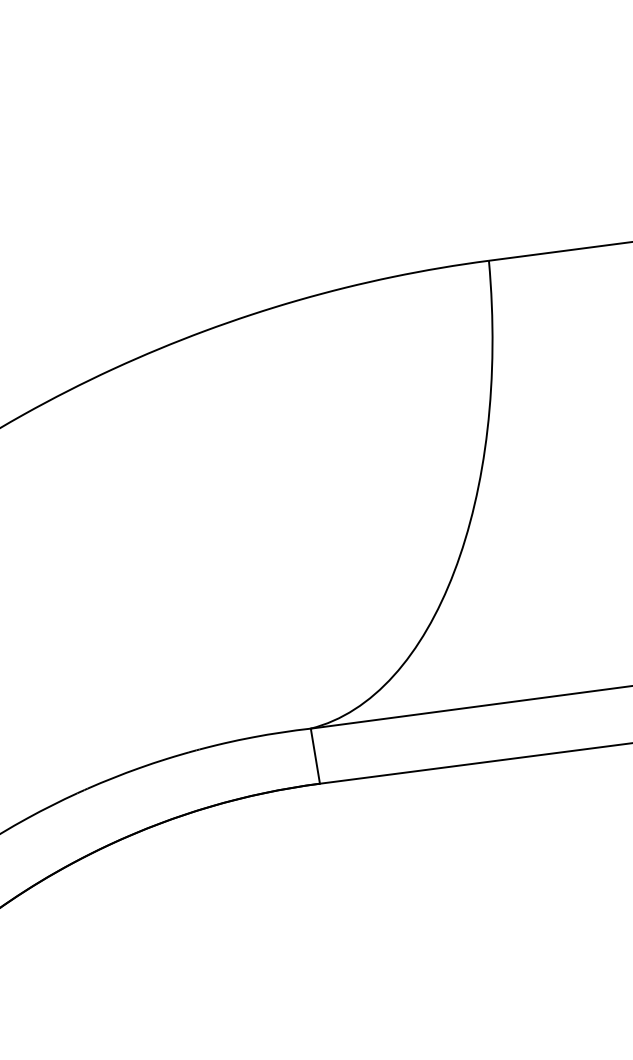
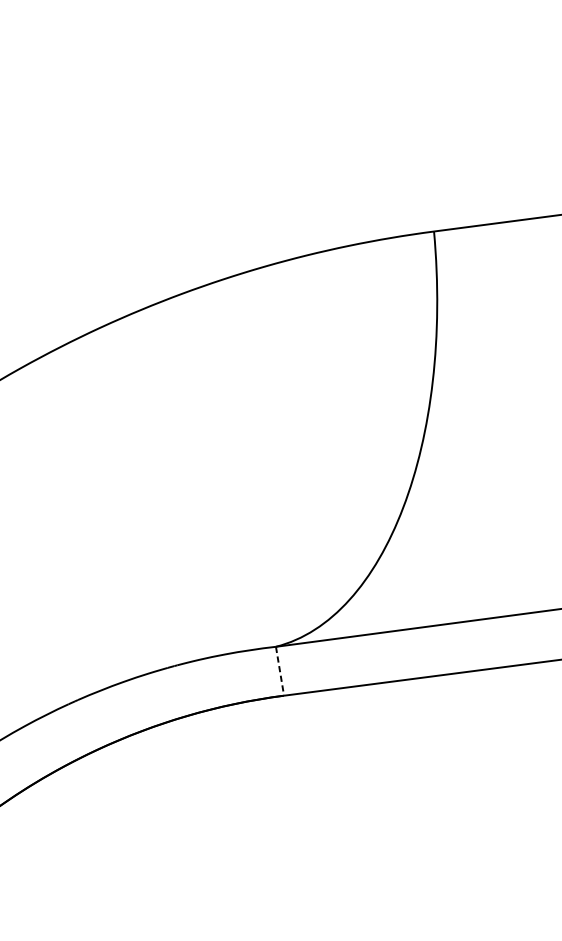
line: (315, 756) -> (280, 671), solid -> dashed

